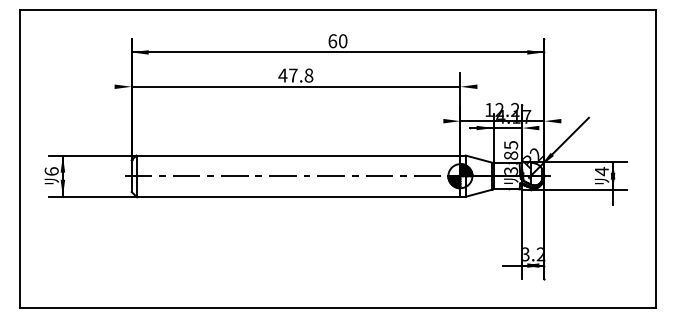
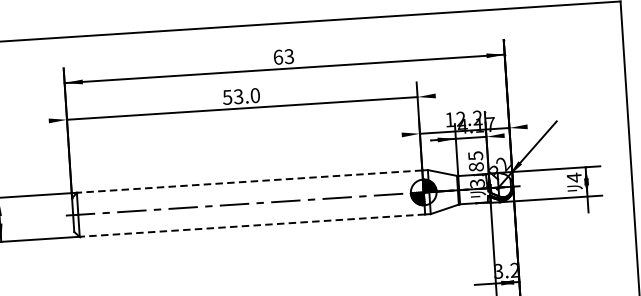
text: (342, 41) -> (288, 56), 60 -> 63
text: (295, 75) -> (240, 96), 47.8 -> 53.0
line: (298, 155) -> (249, 181), solid -> dashed
line: (298, 196) -> (252, 225), solid -> dashed

